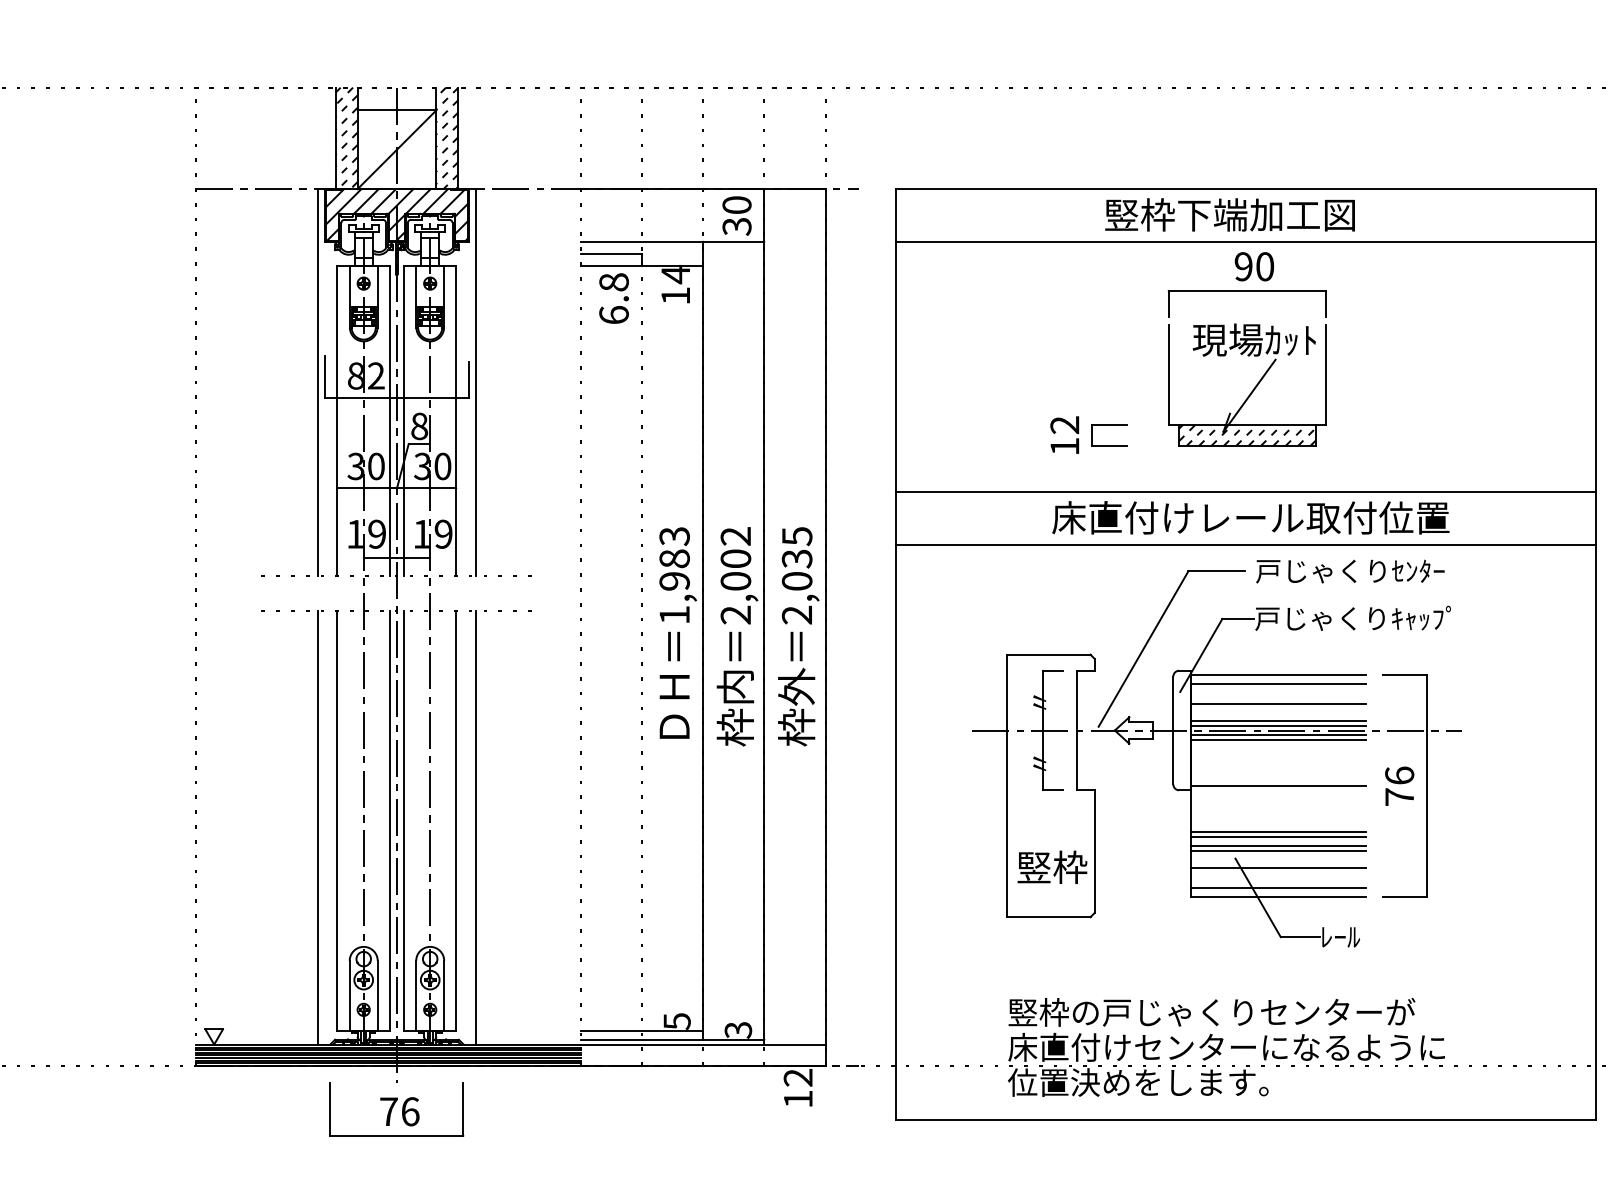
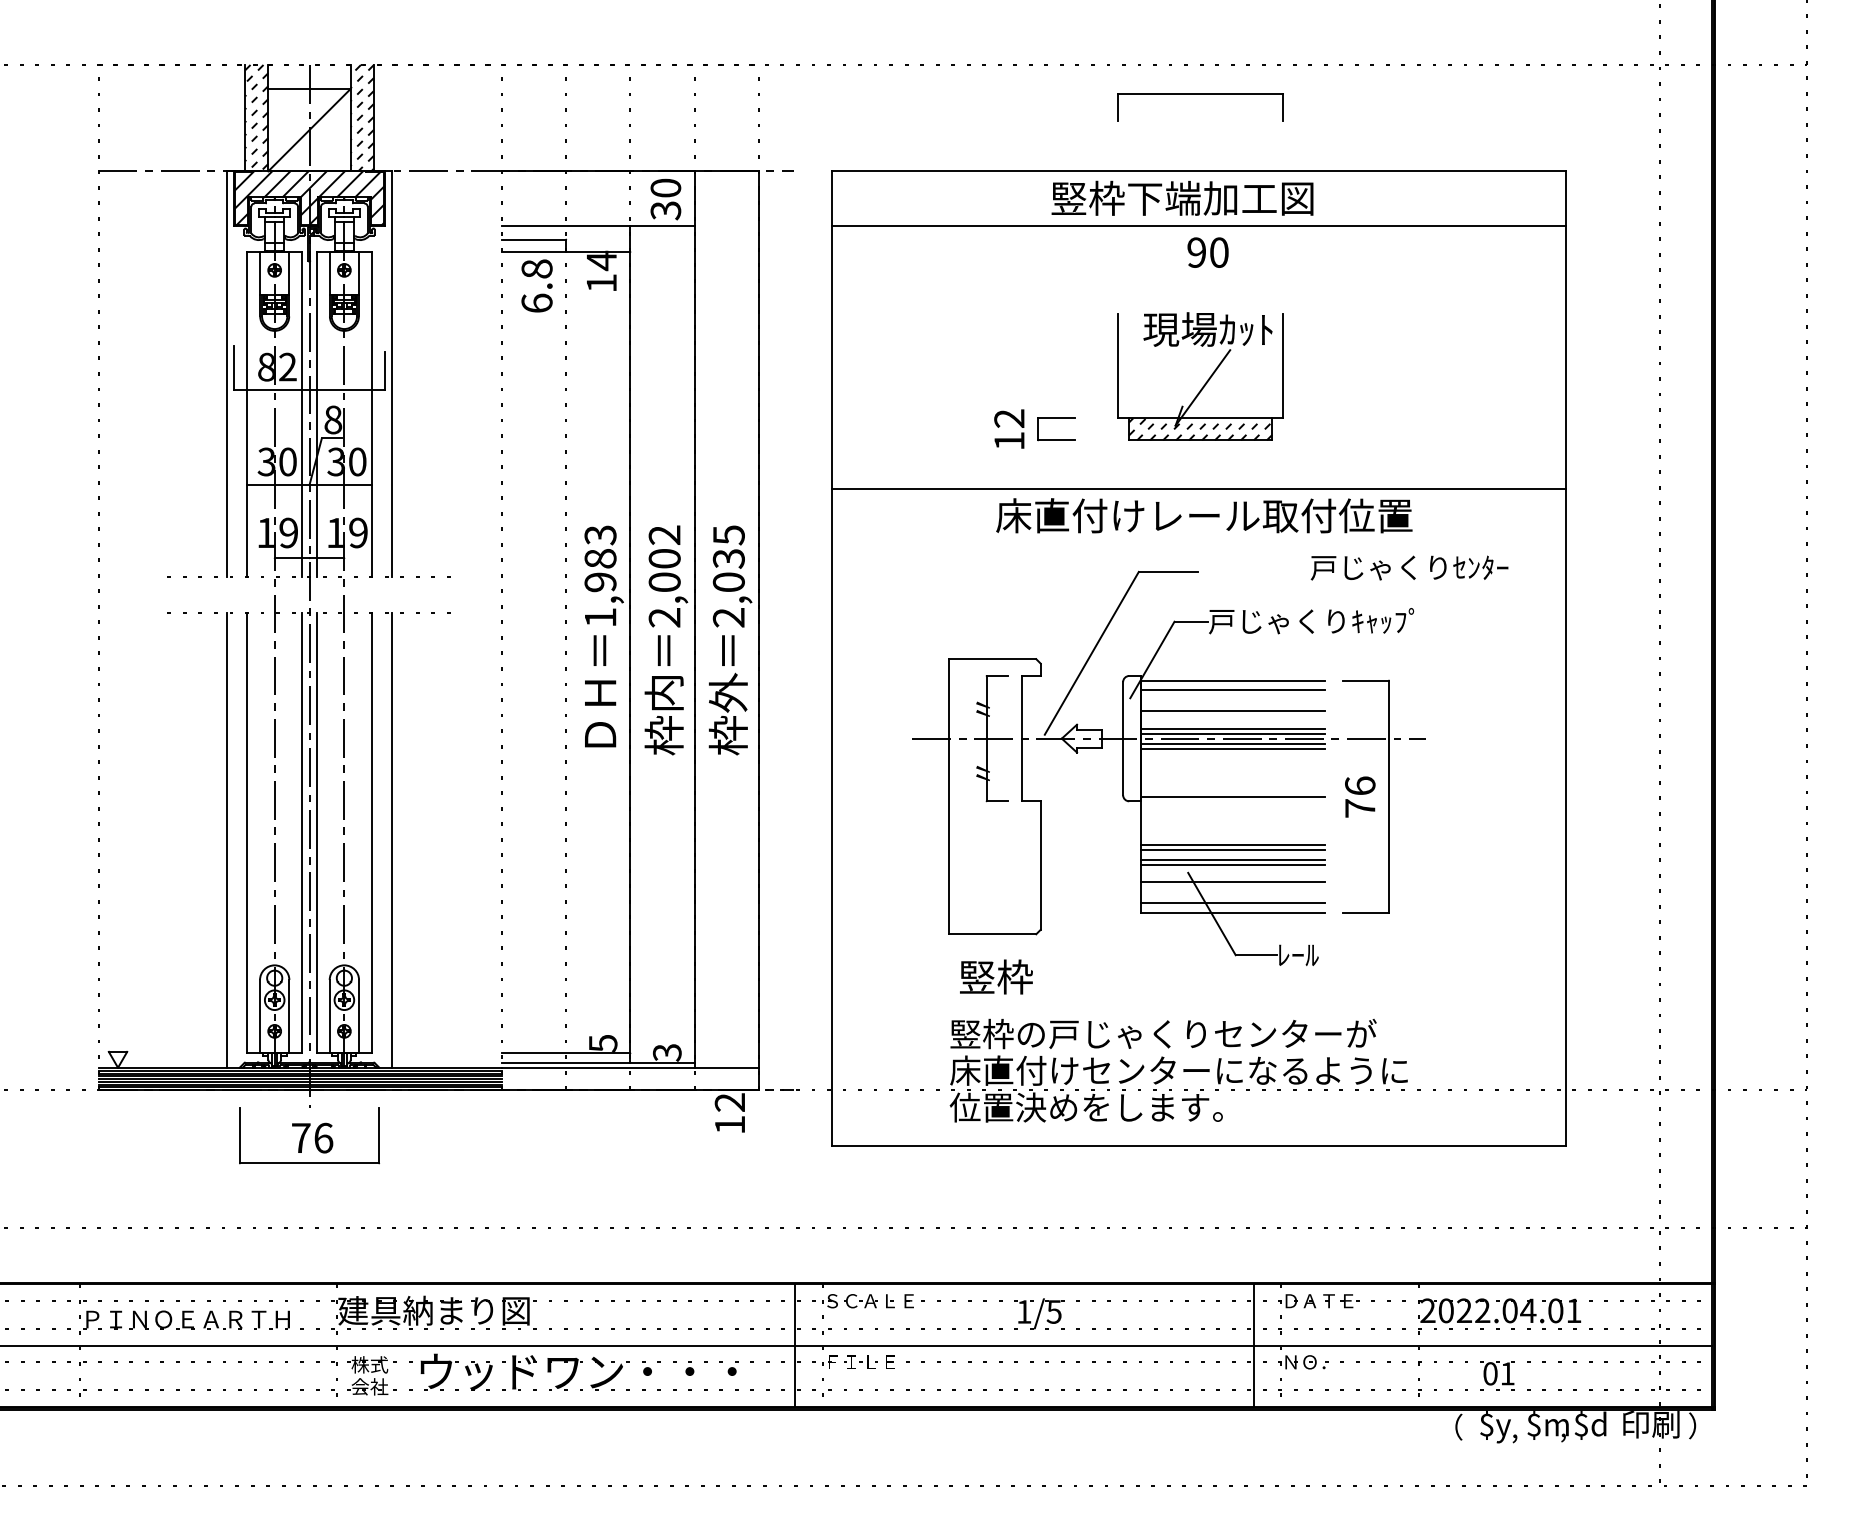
part: (1247, 291) -> (1200, 94), moved
line: (1245, 544) -> (1198, 543), removed
text: (1350, 571) -> (1409, 567), moved
text: (1052, 866) -> (996, 976), moved

